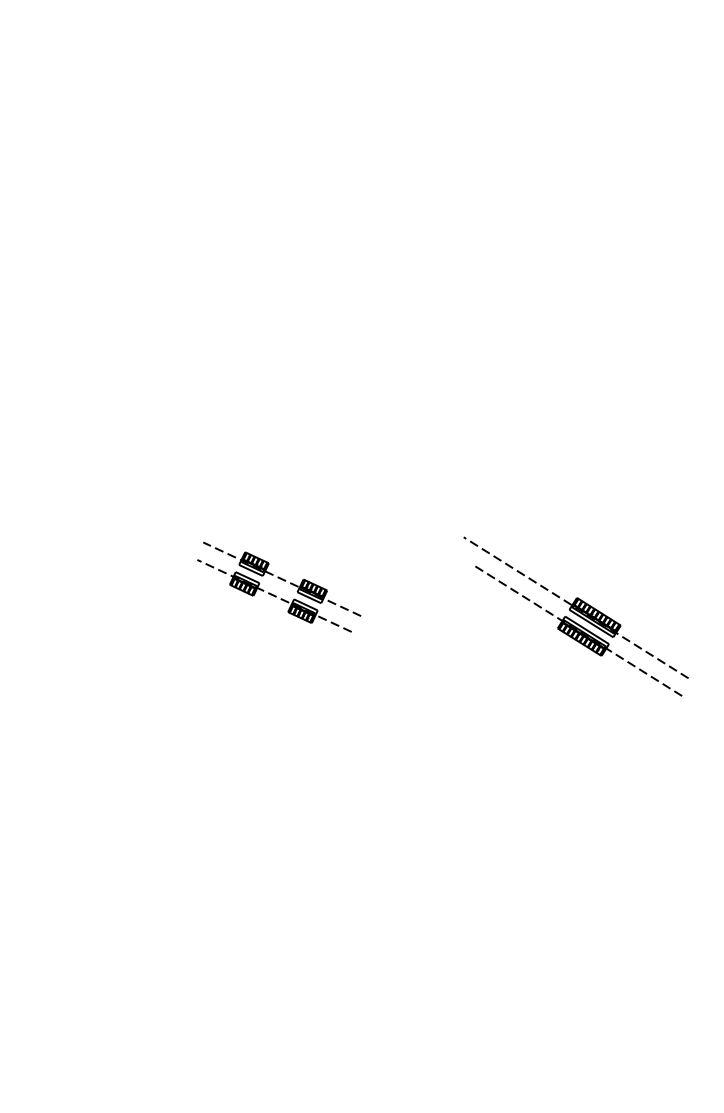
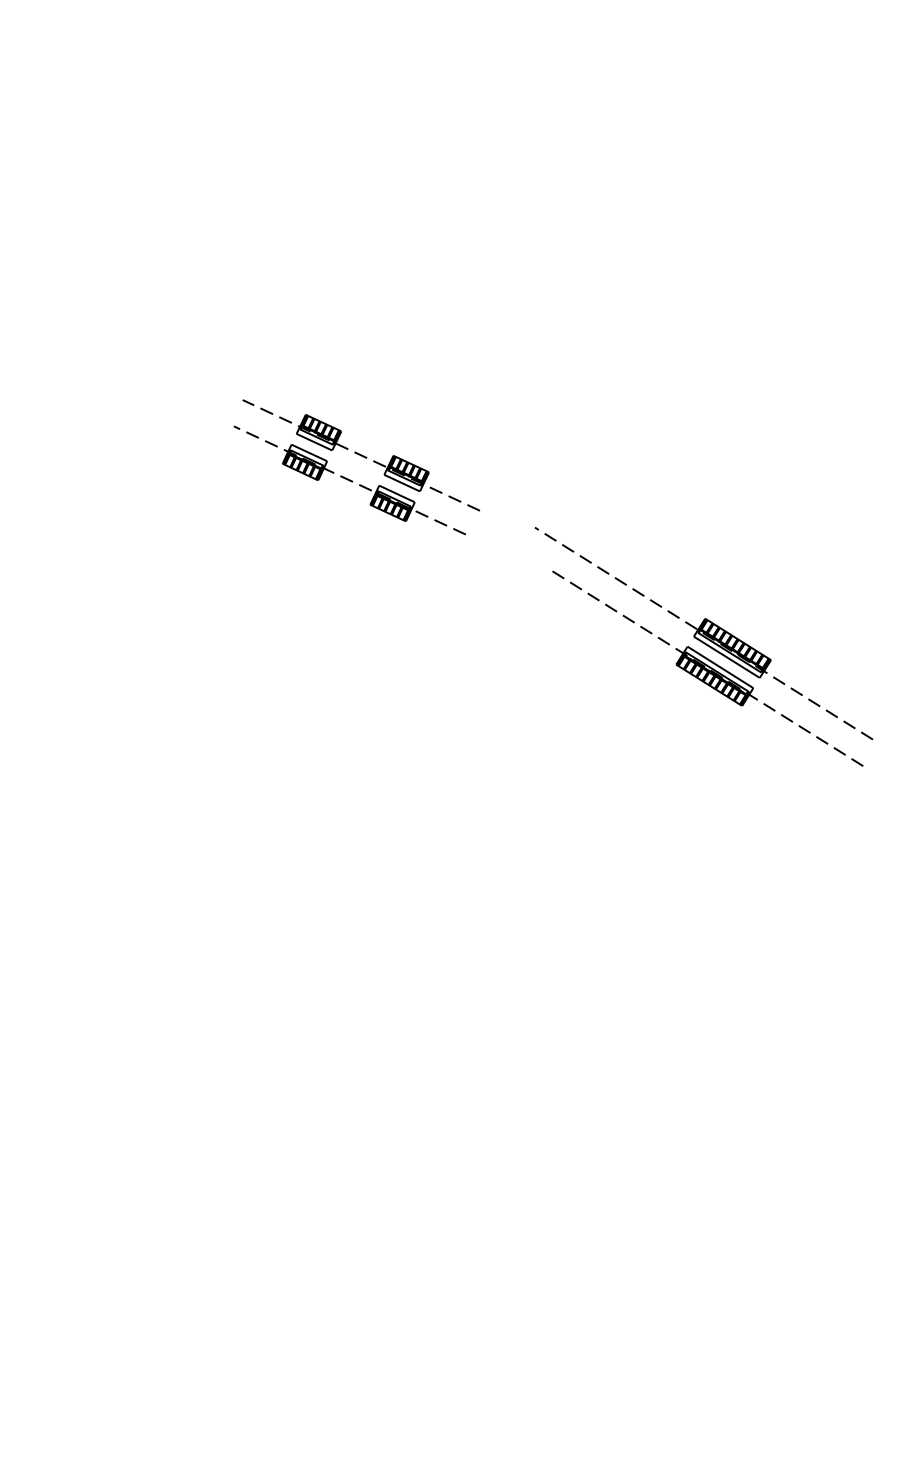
part: (282, 580) -> (361, 457), moved

